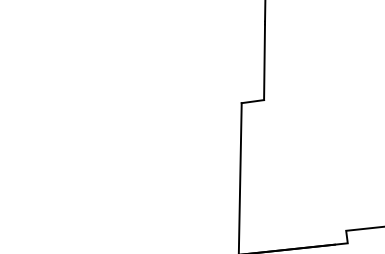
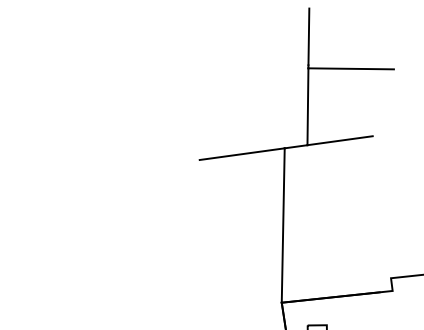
line: (306, 24) -> (350, 68), added
line: (295, 95) -> (339, 140), added
line: (199, 109) -> (241, 154), added

